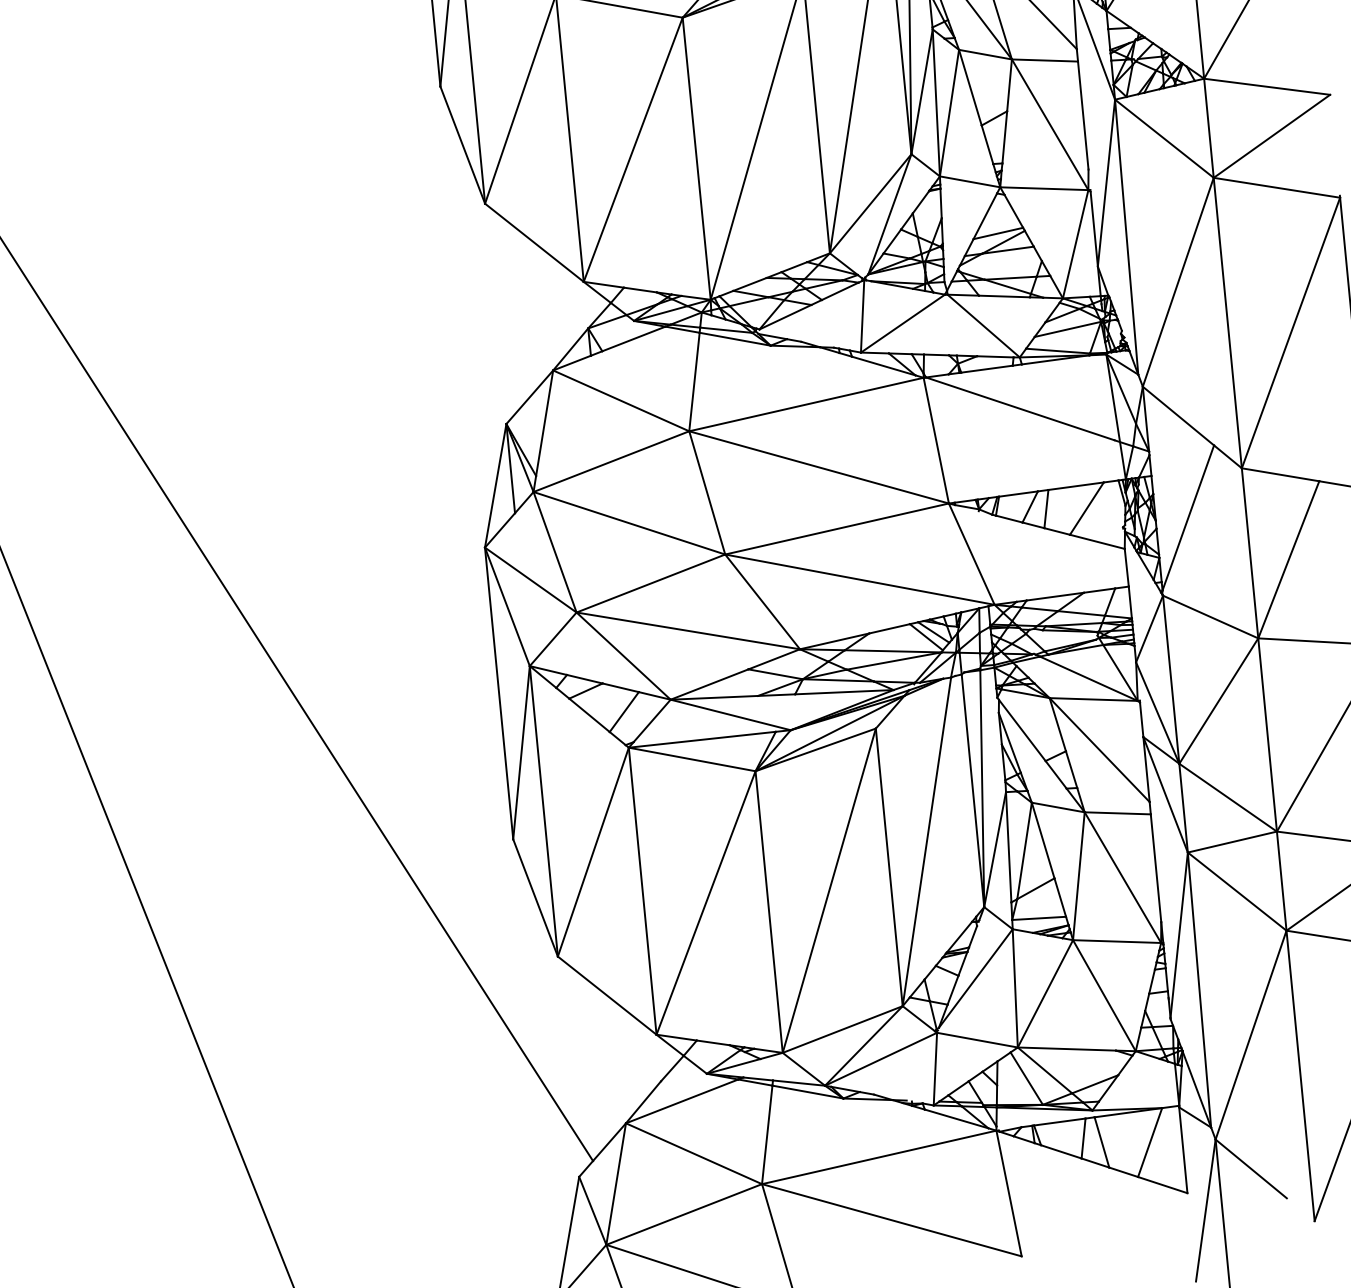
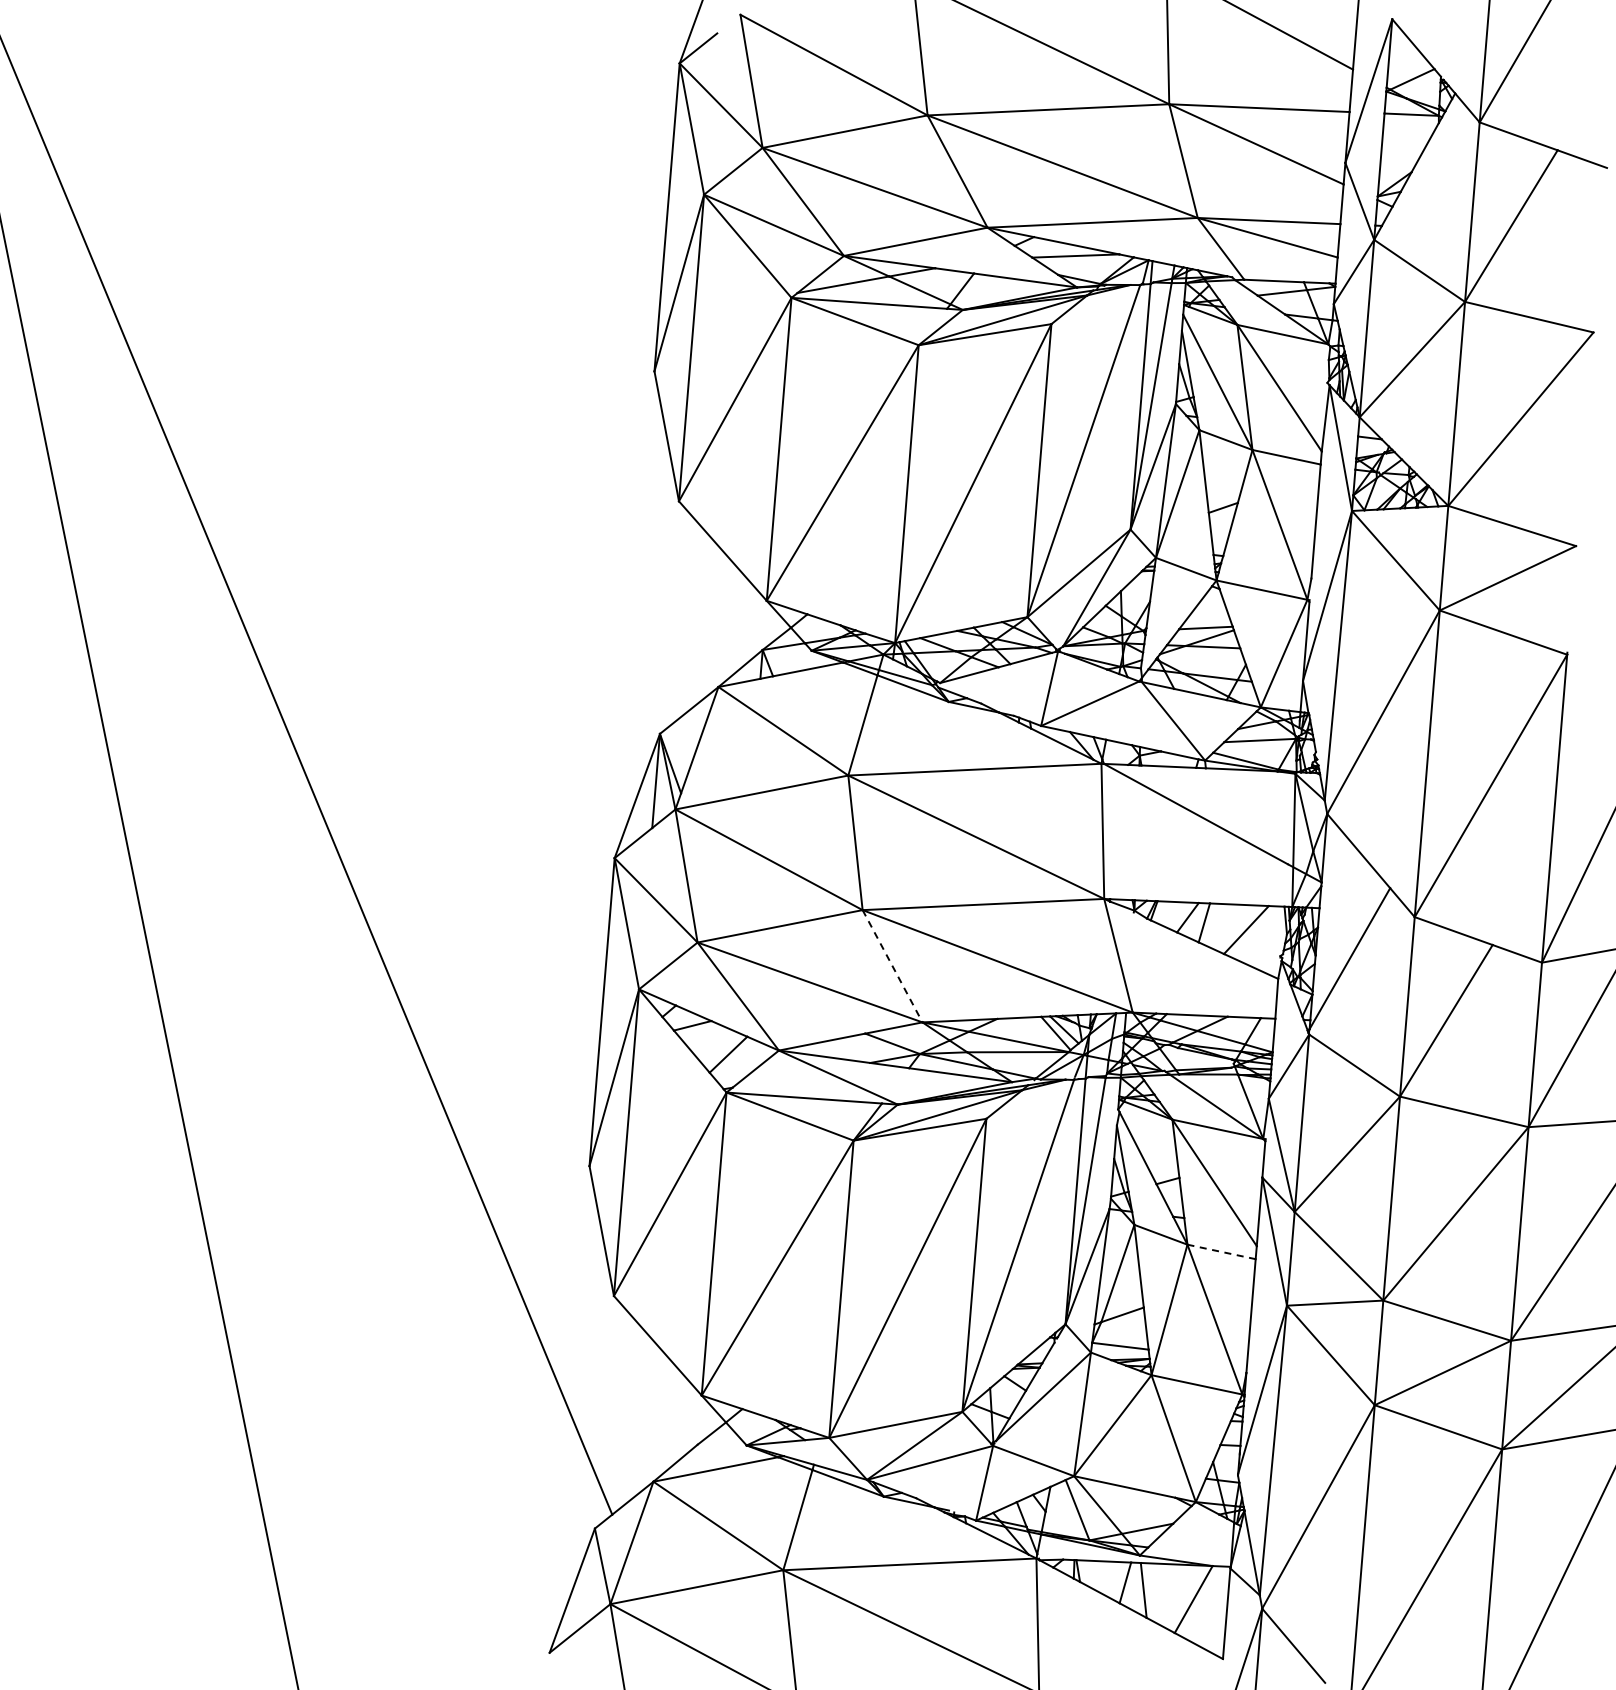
line: (762, 602) -> (892, 966), solid -> dashed
line: (1117, 812) -> (1221, 1251), solid -> dashed

